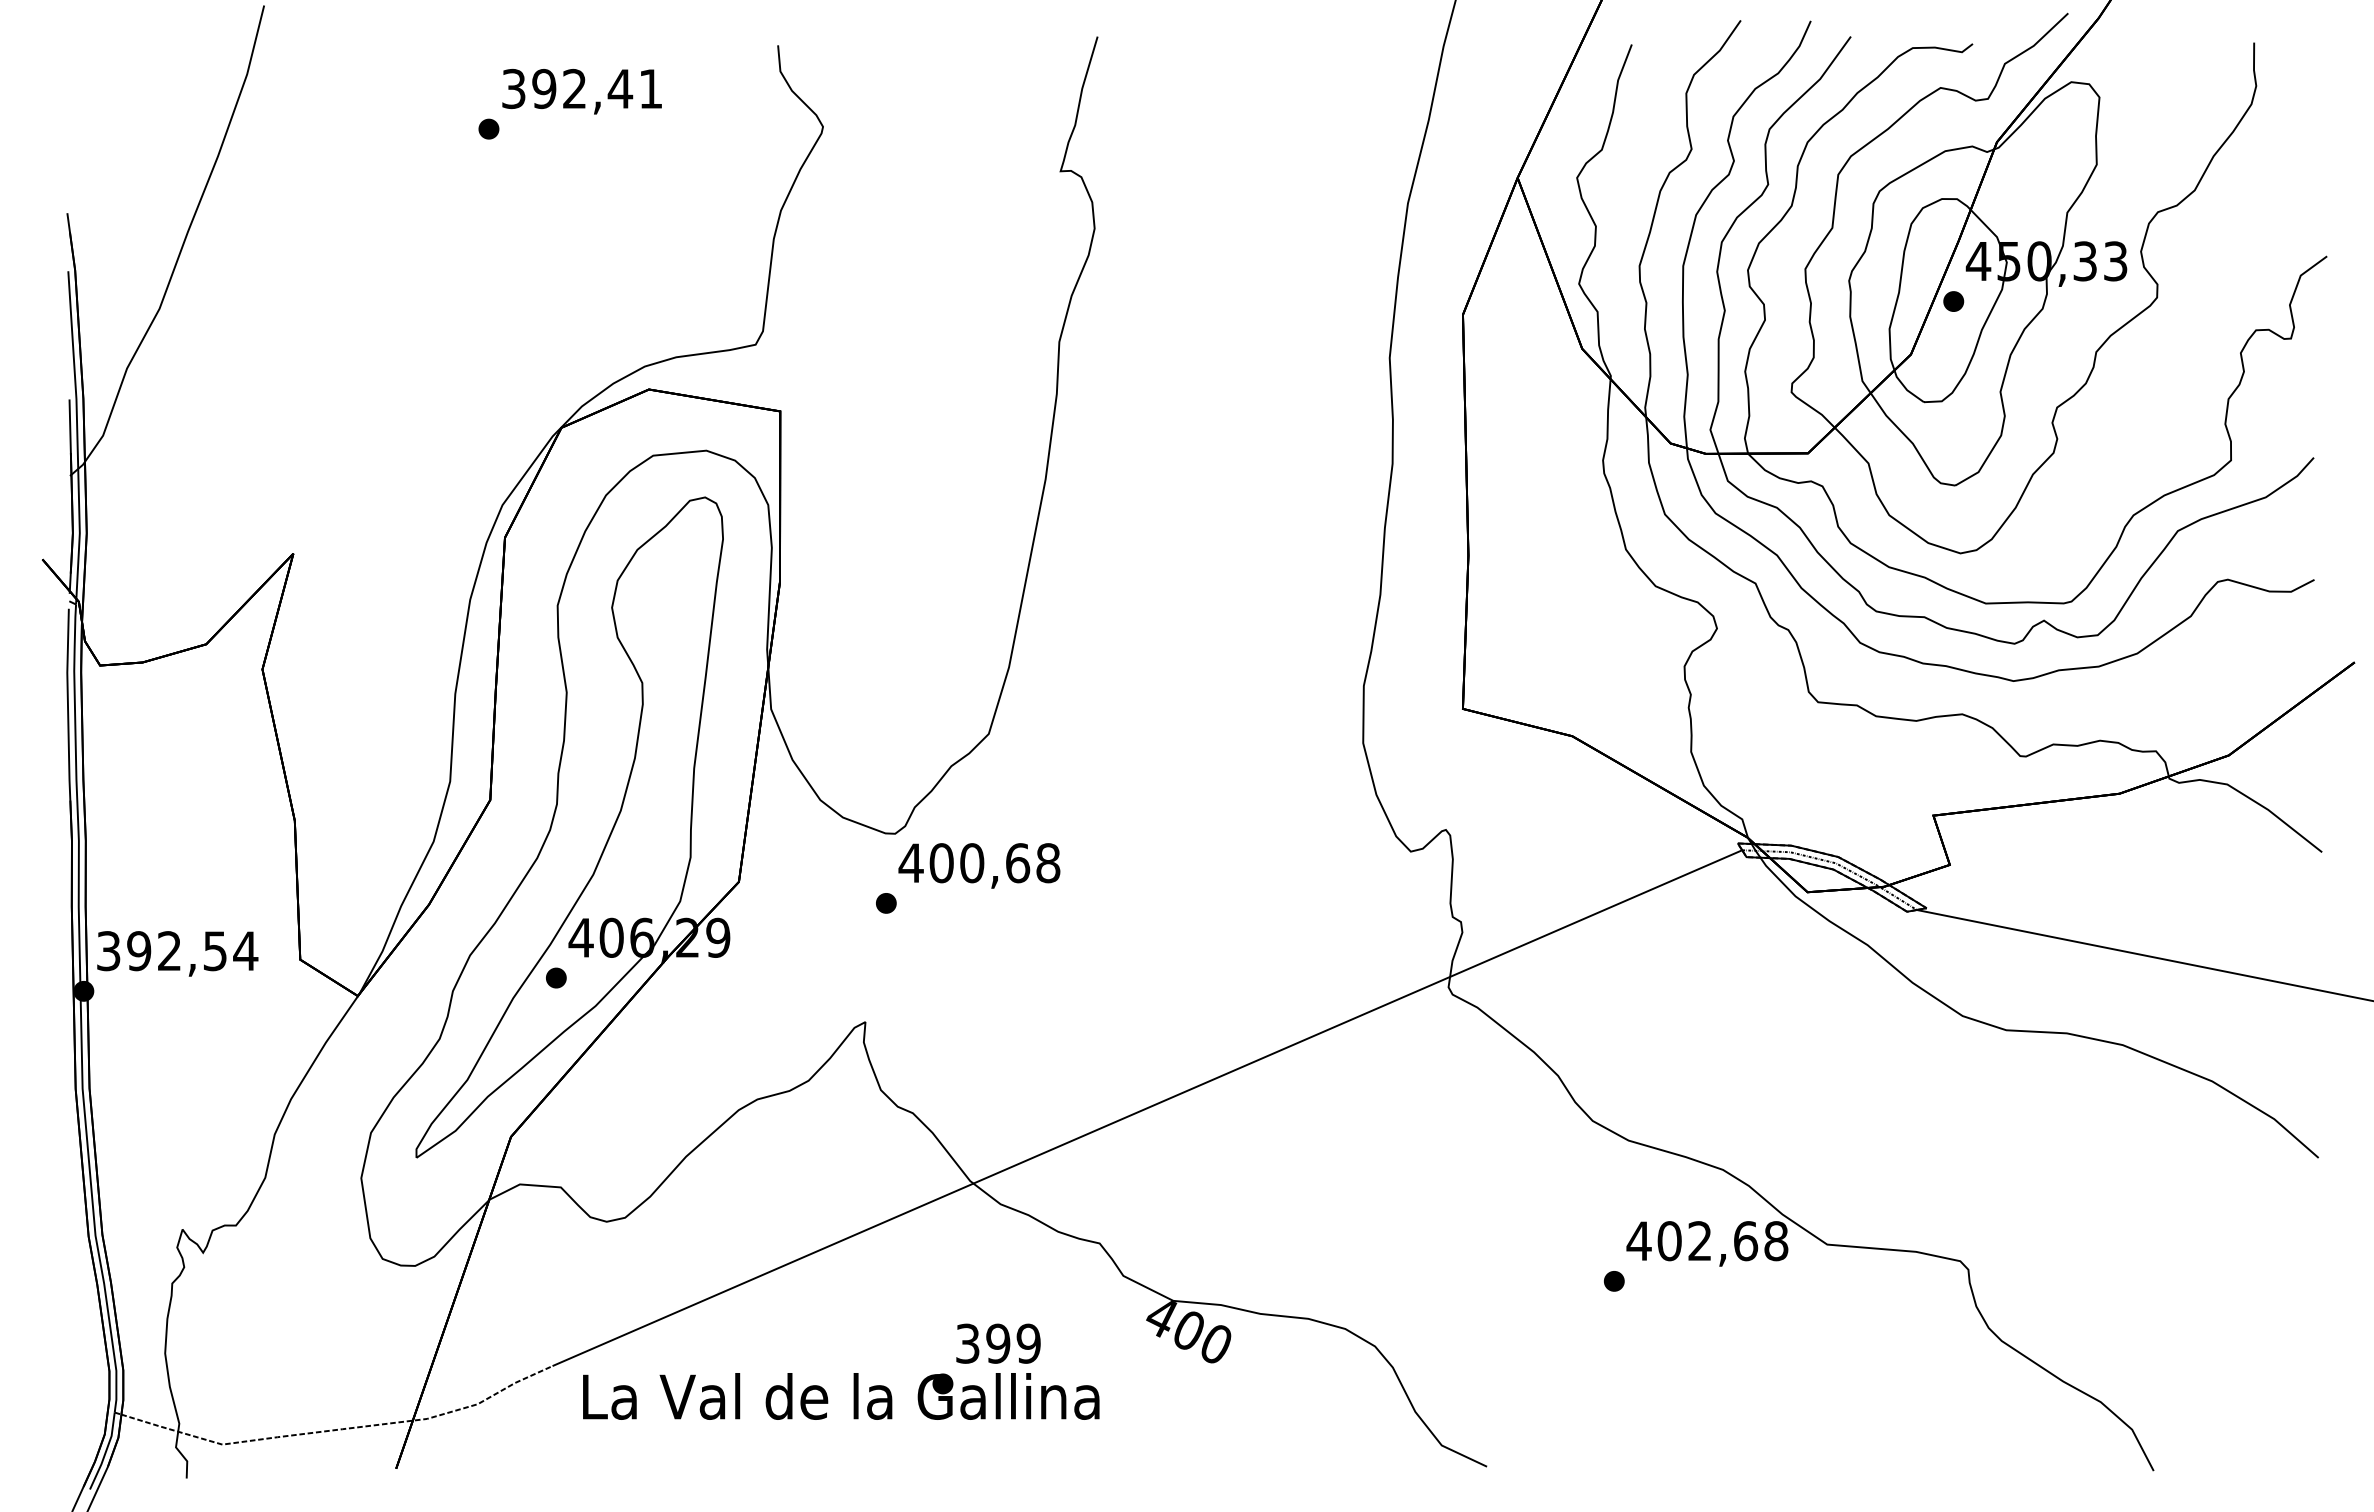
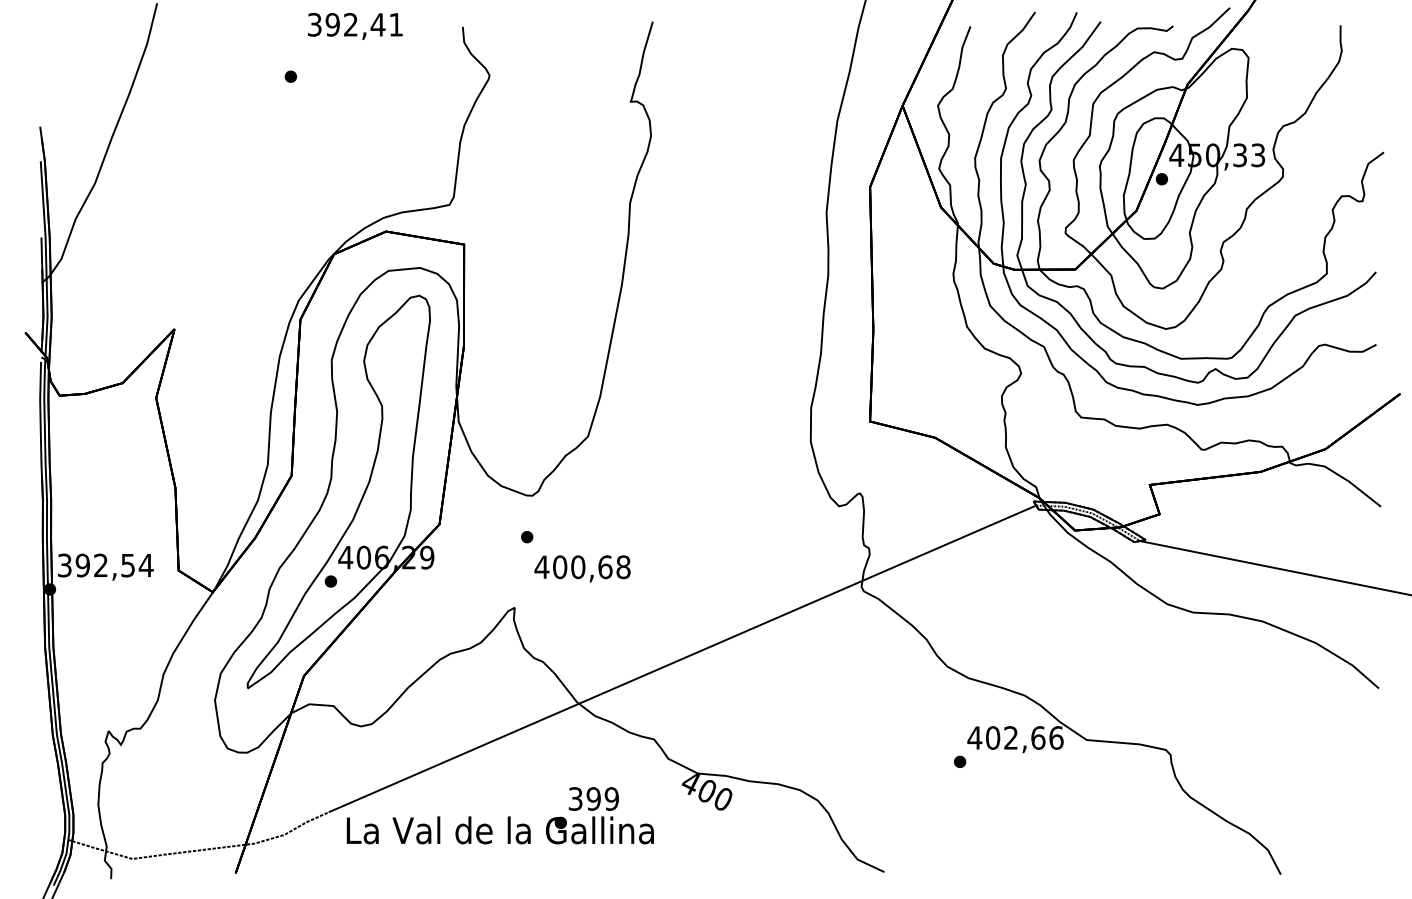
text: (580, 91) -> (354, 26), moved
text: (979, 865) -> (582, 568), moved
text: (1776, 1240) -> (1056, 737), 402,68 -> 402,66

